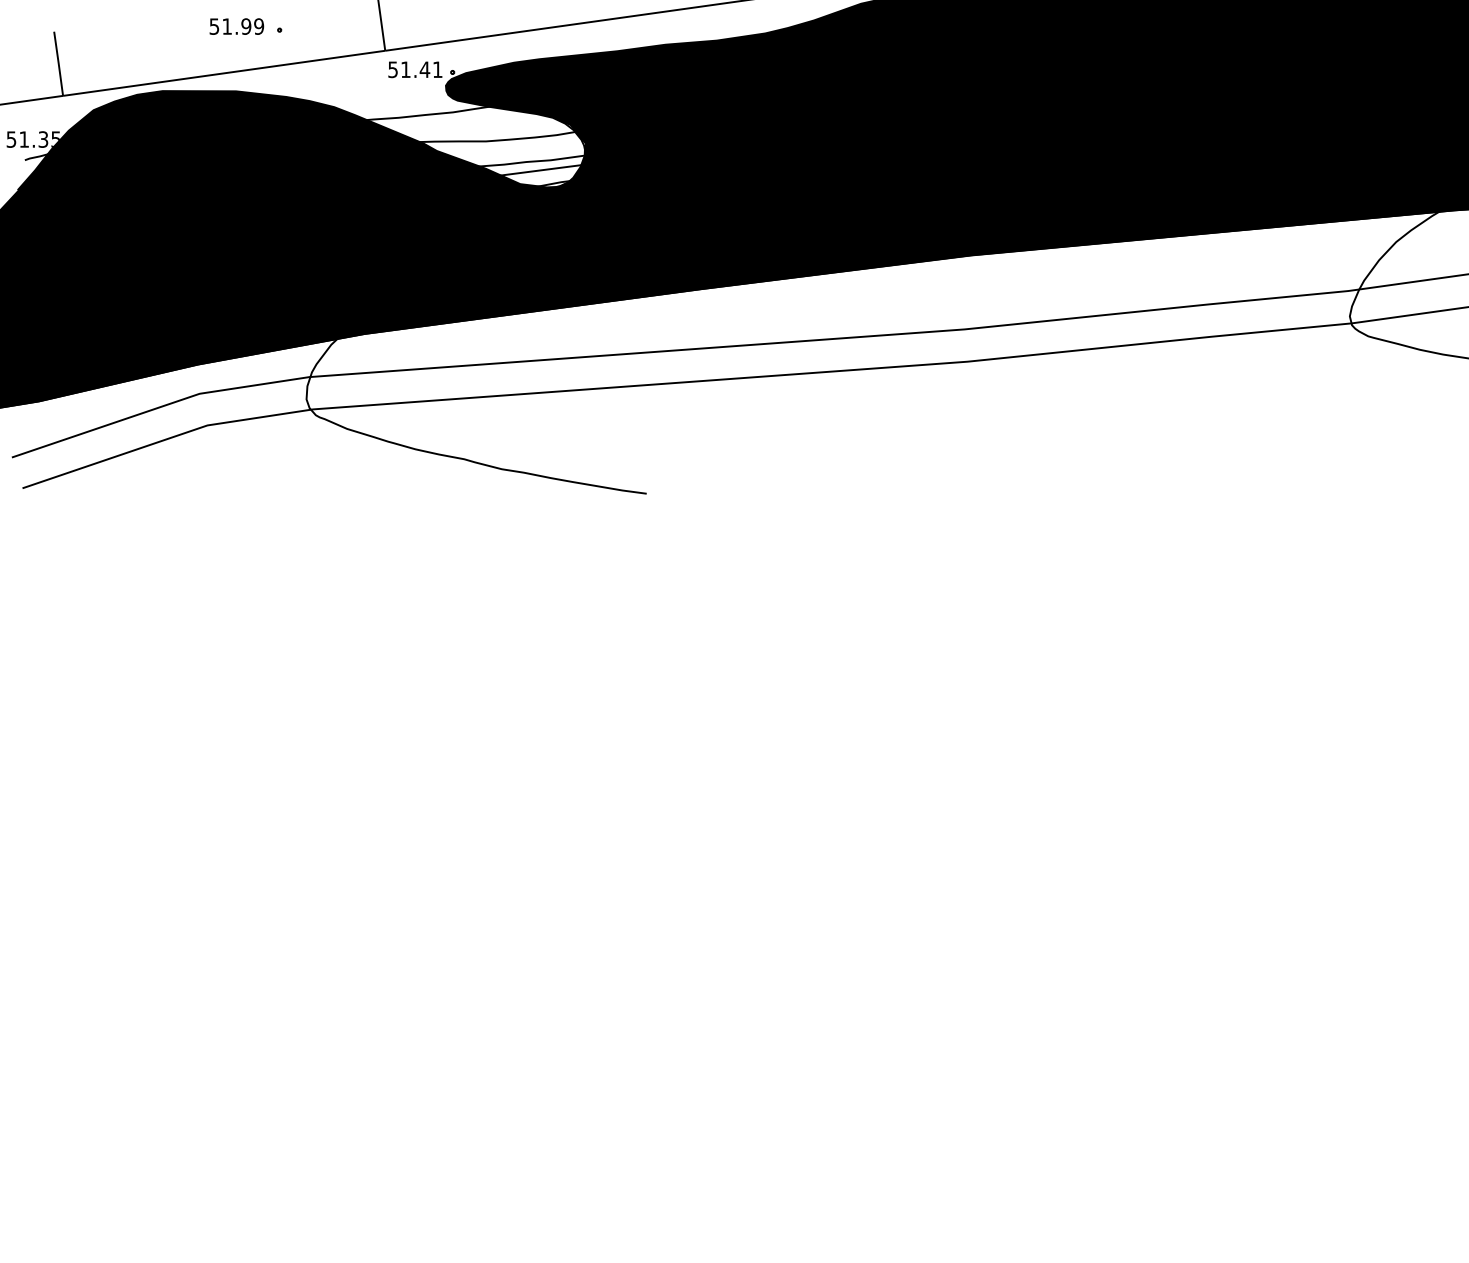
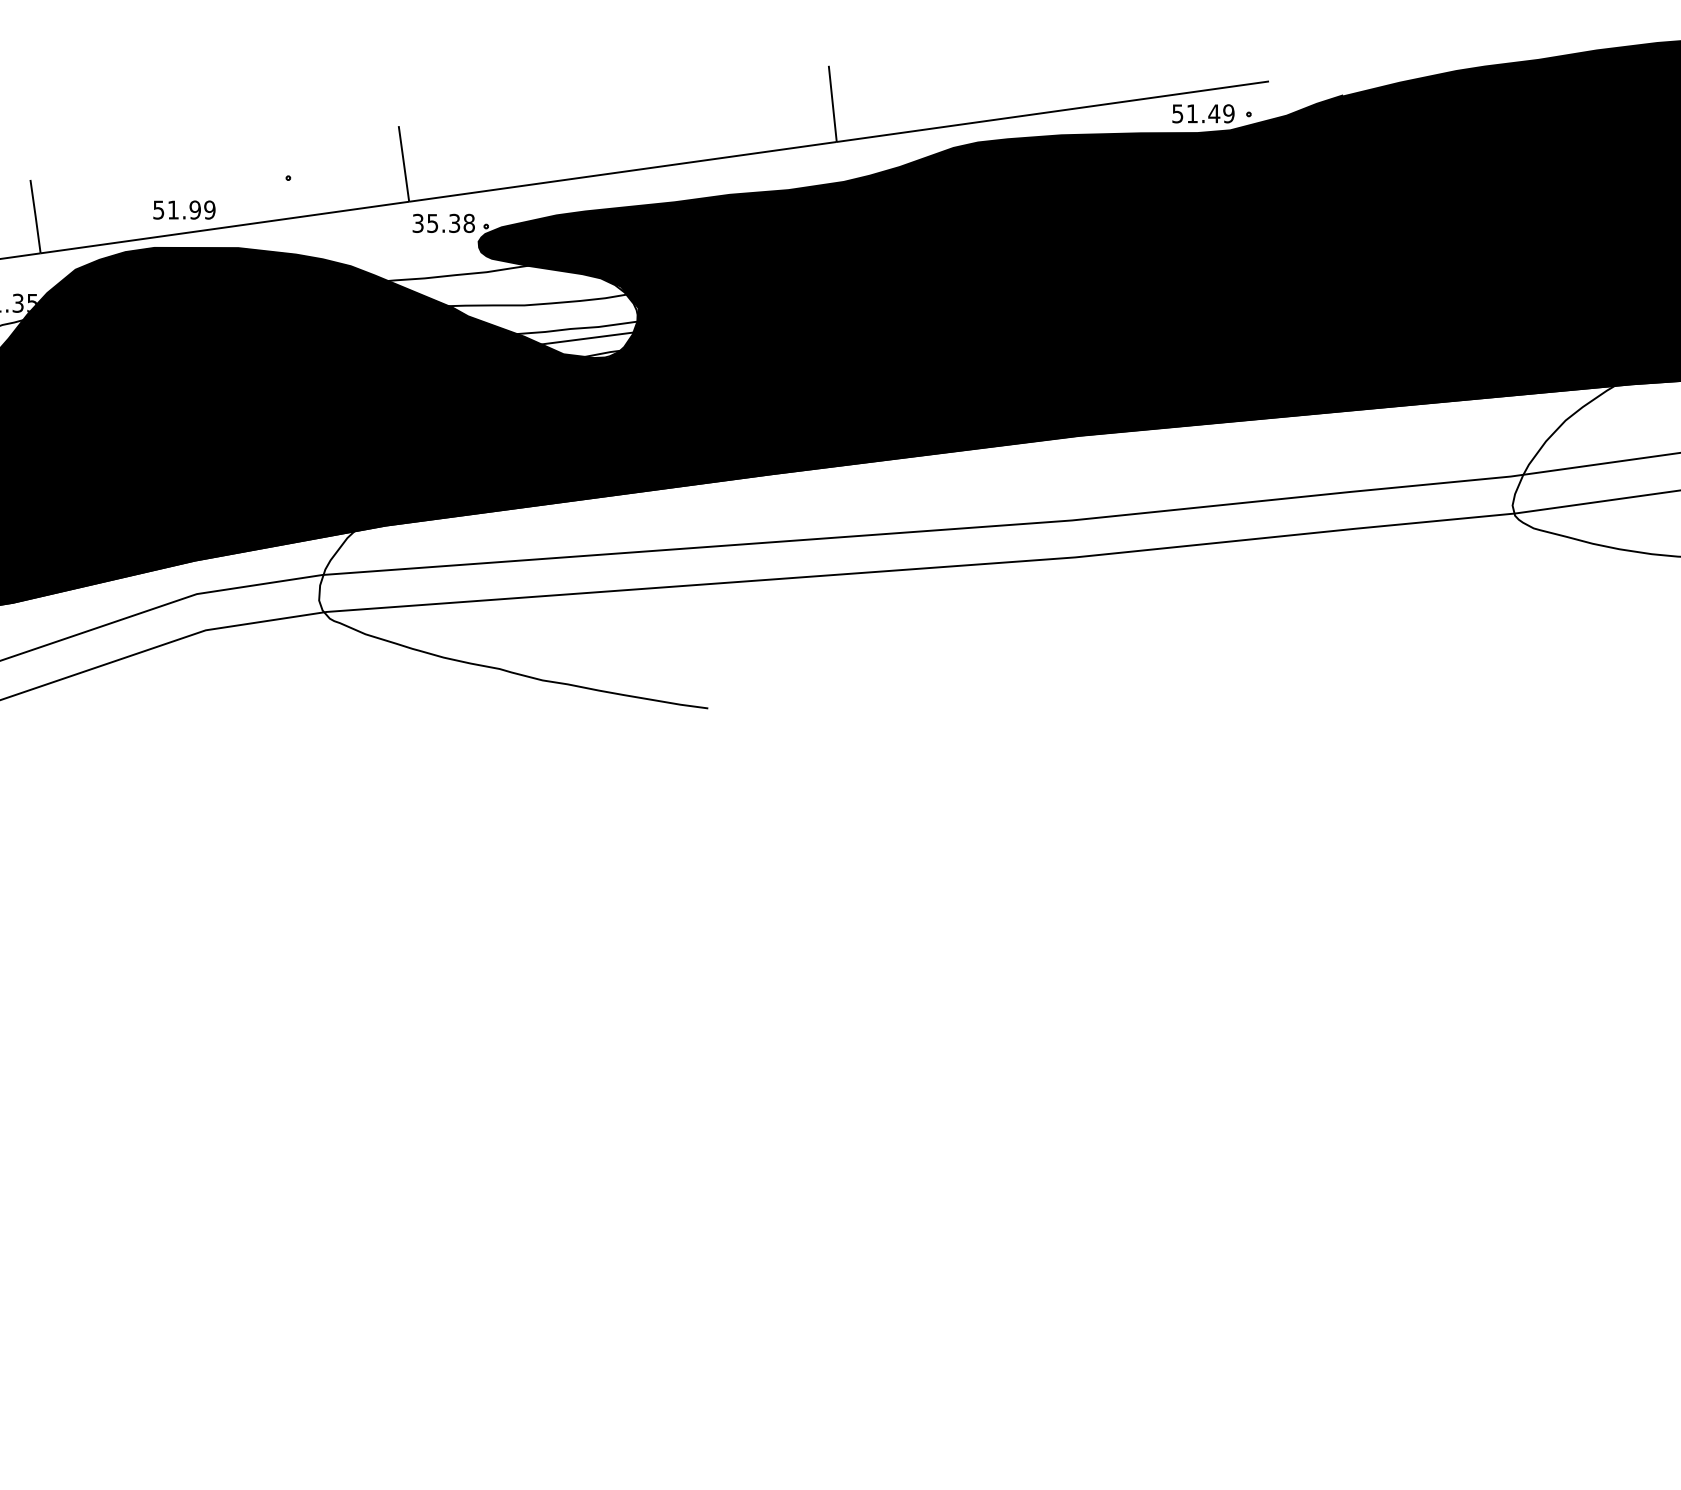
text: (236, 26) -> (184, 209), moved
text: (415, 69) -> (443, 223), 51.41 -> 35.38

